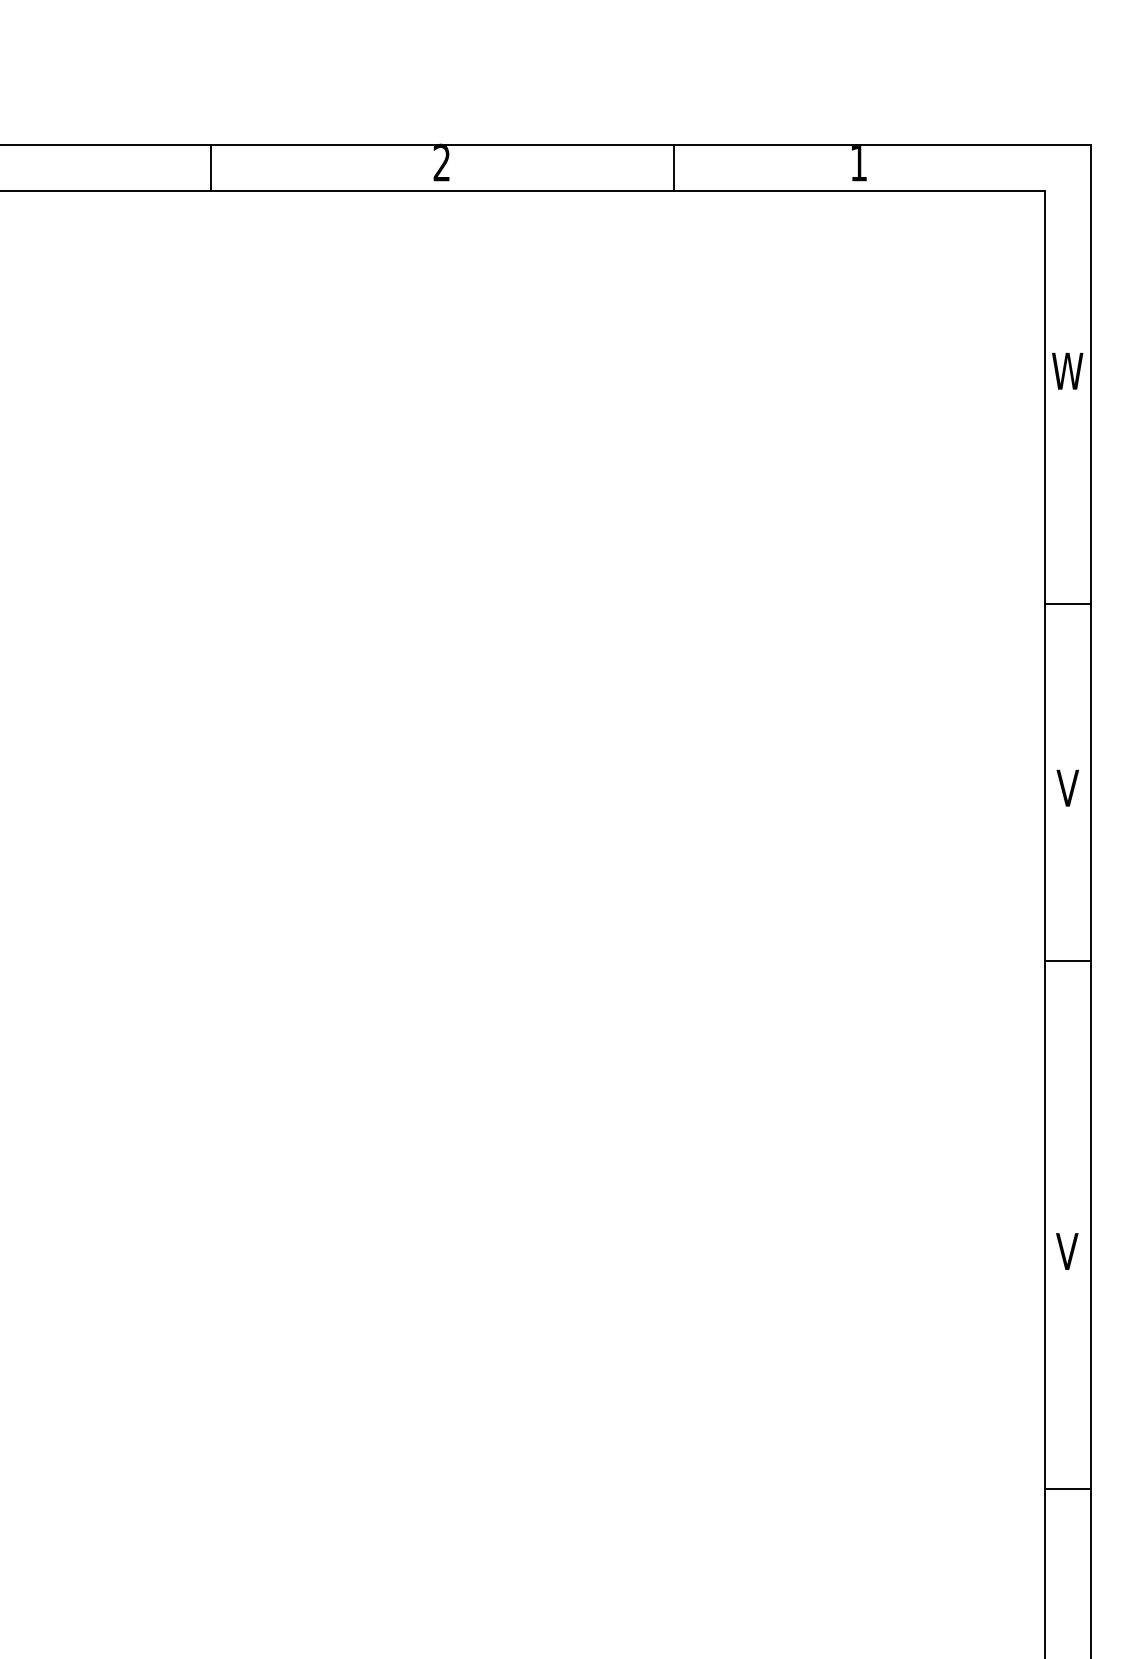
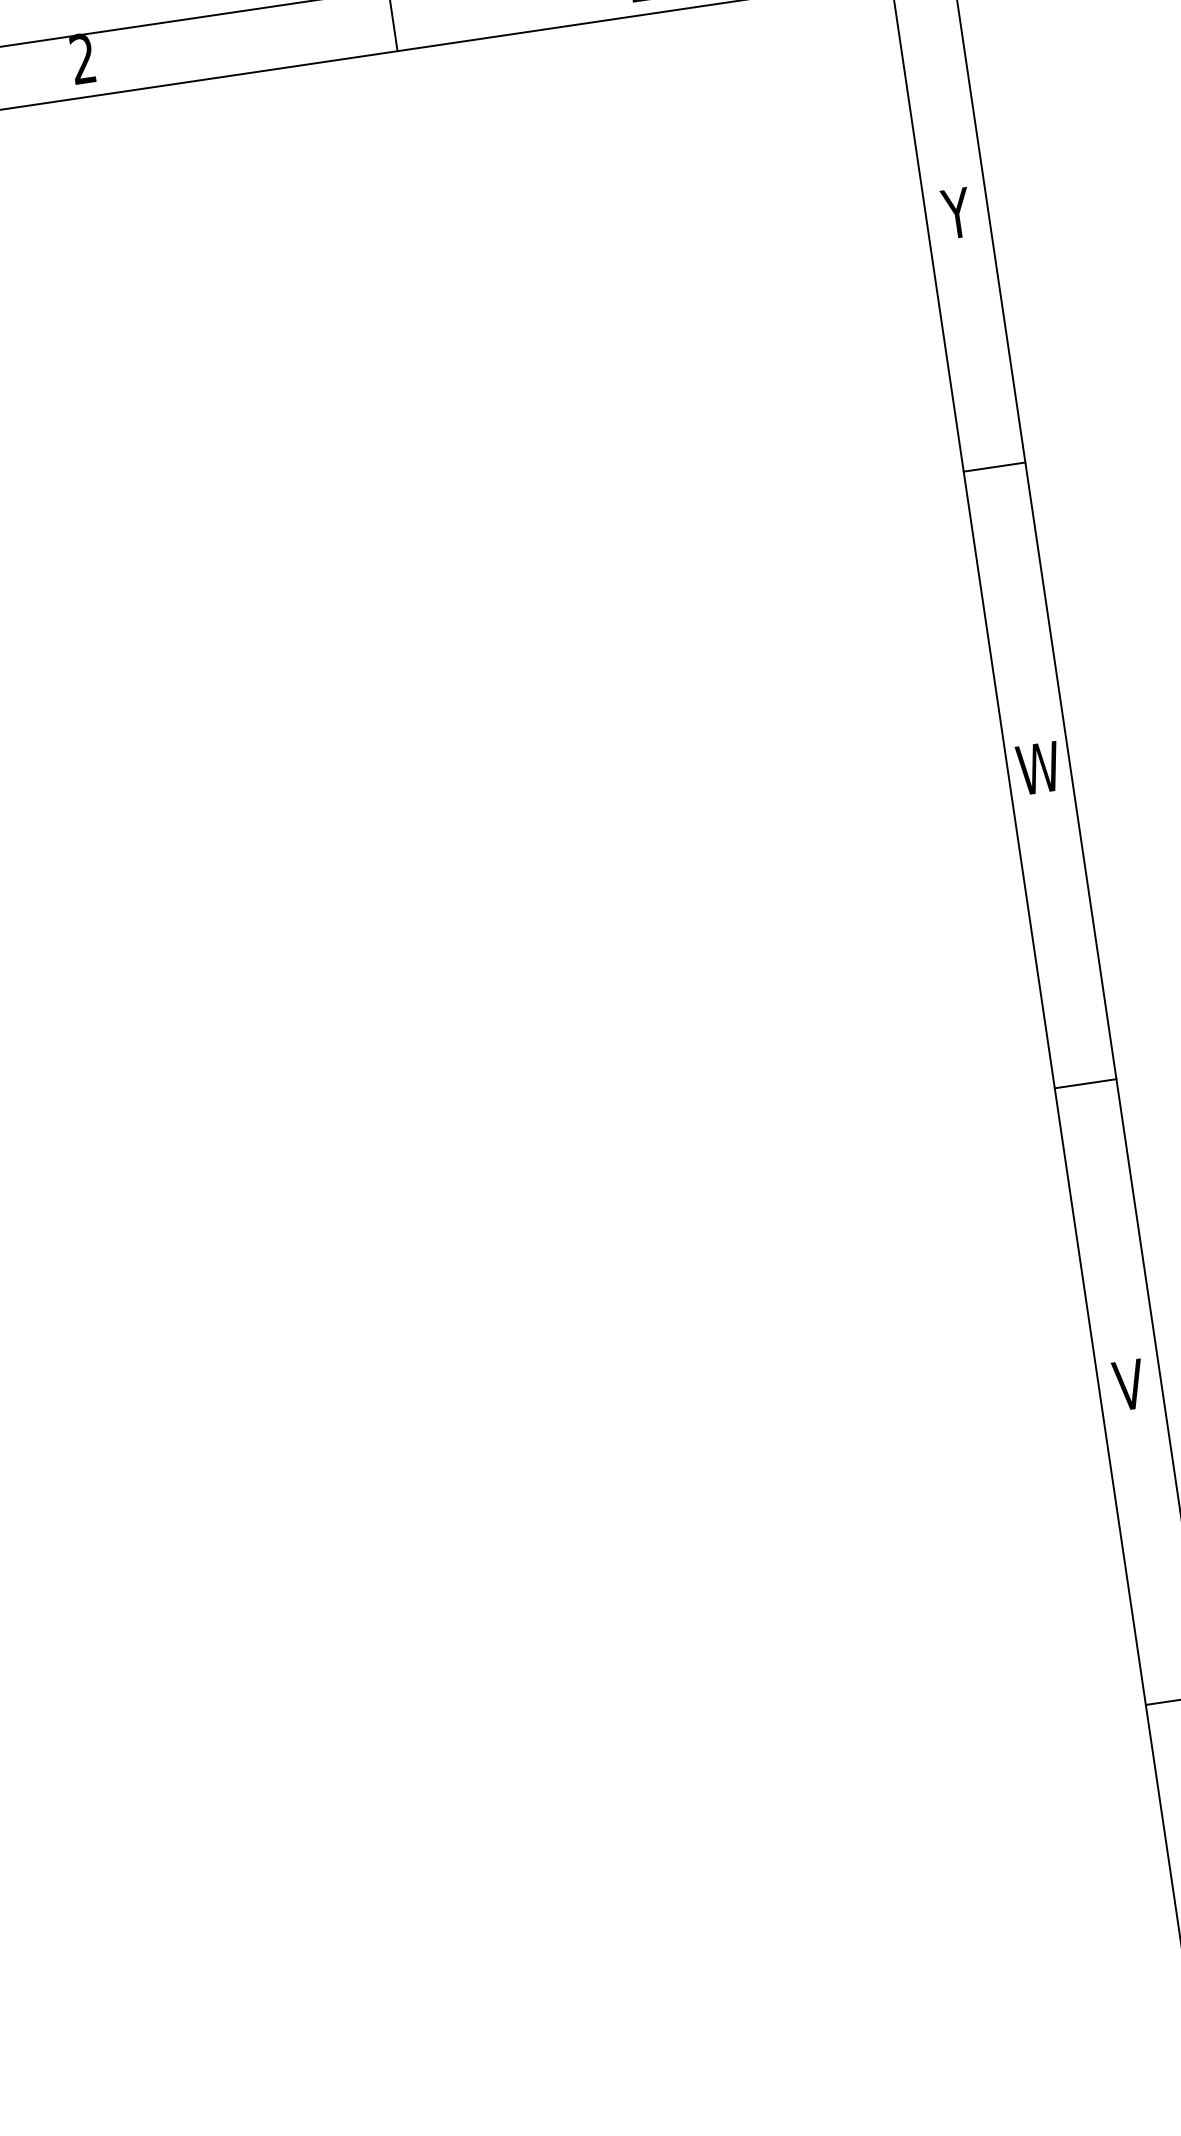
text: (1067, 370) -> (956, 212), W -> Y
line: (1067, 603) -> (994, 466), moved
text: (1067, 787) -> (1038, 767), V -> W
line: (1067, 961) -> (1085, 1084), moved

